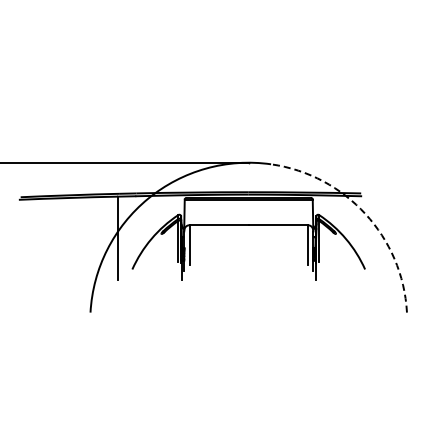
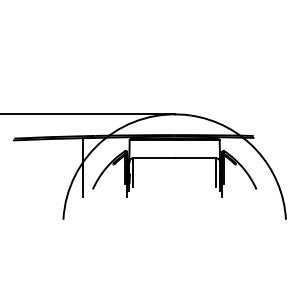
arc: (365, 214) -> (256, 150), dashed -> solid

